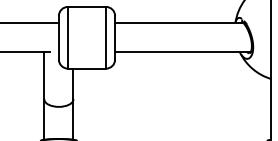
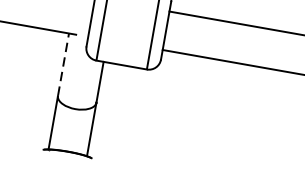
line: (44, 75) -> (63, 64), solid -> dashed

